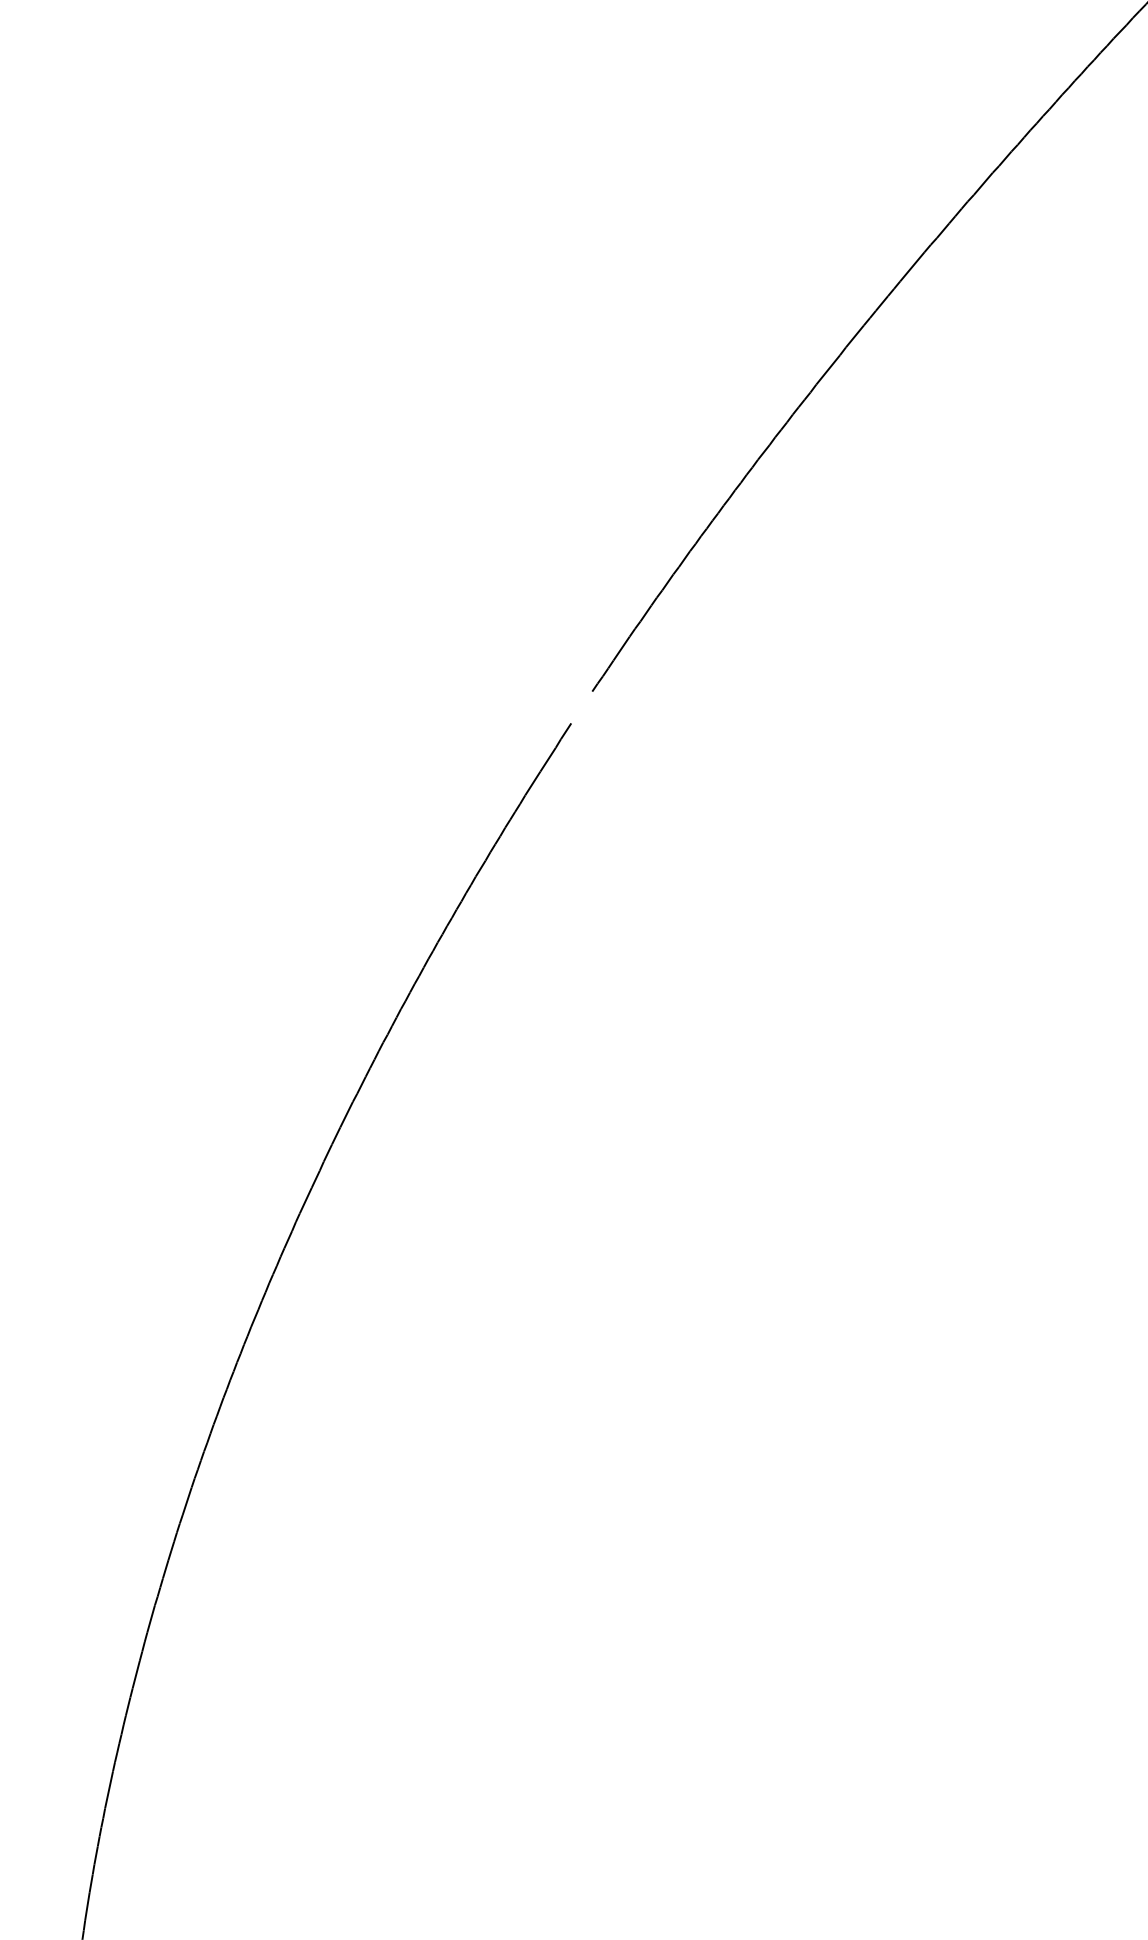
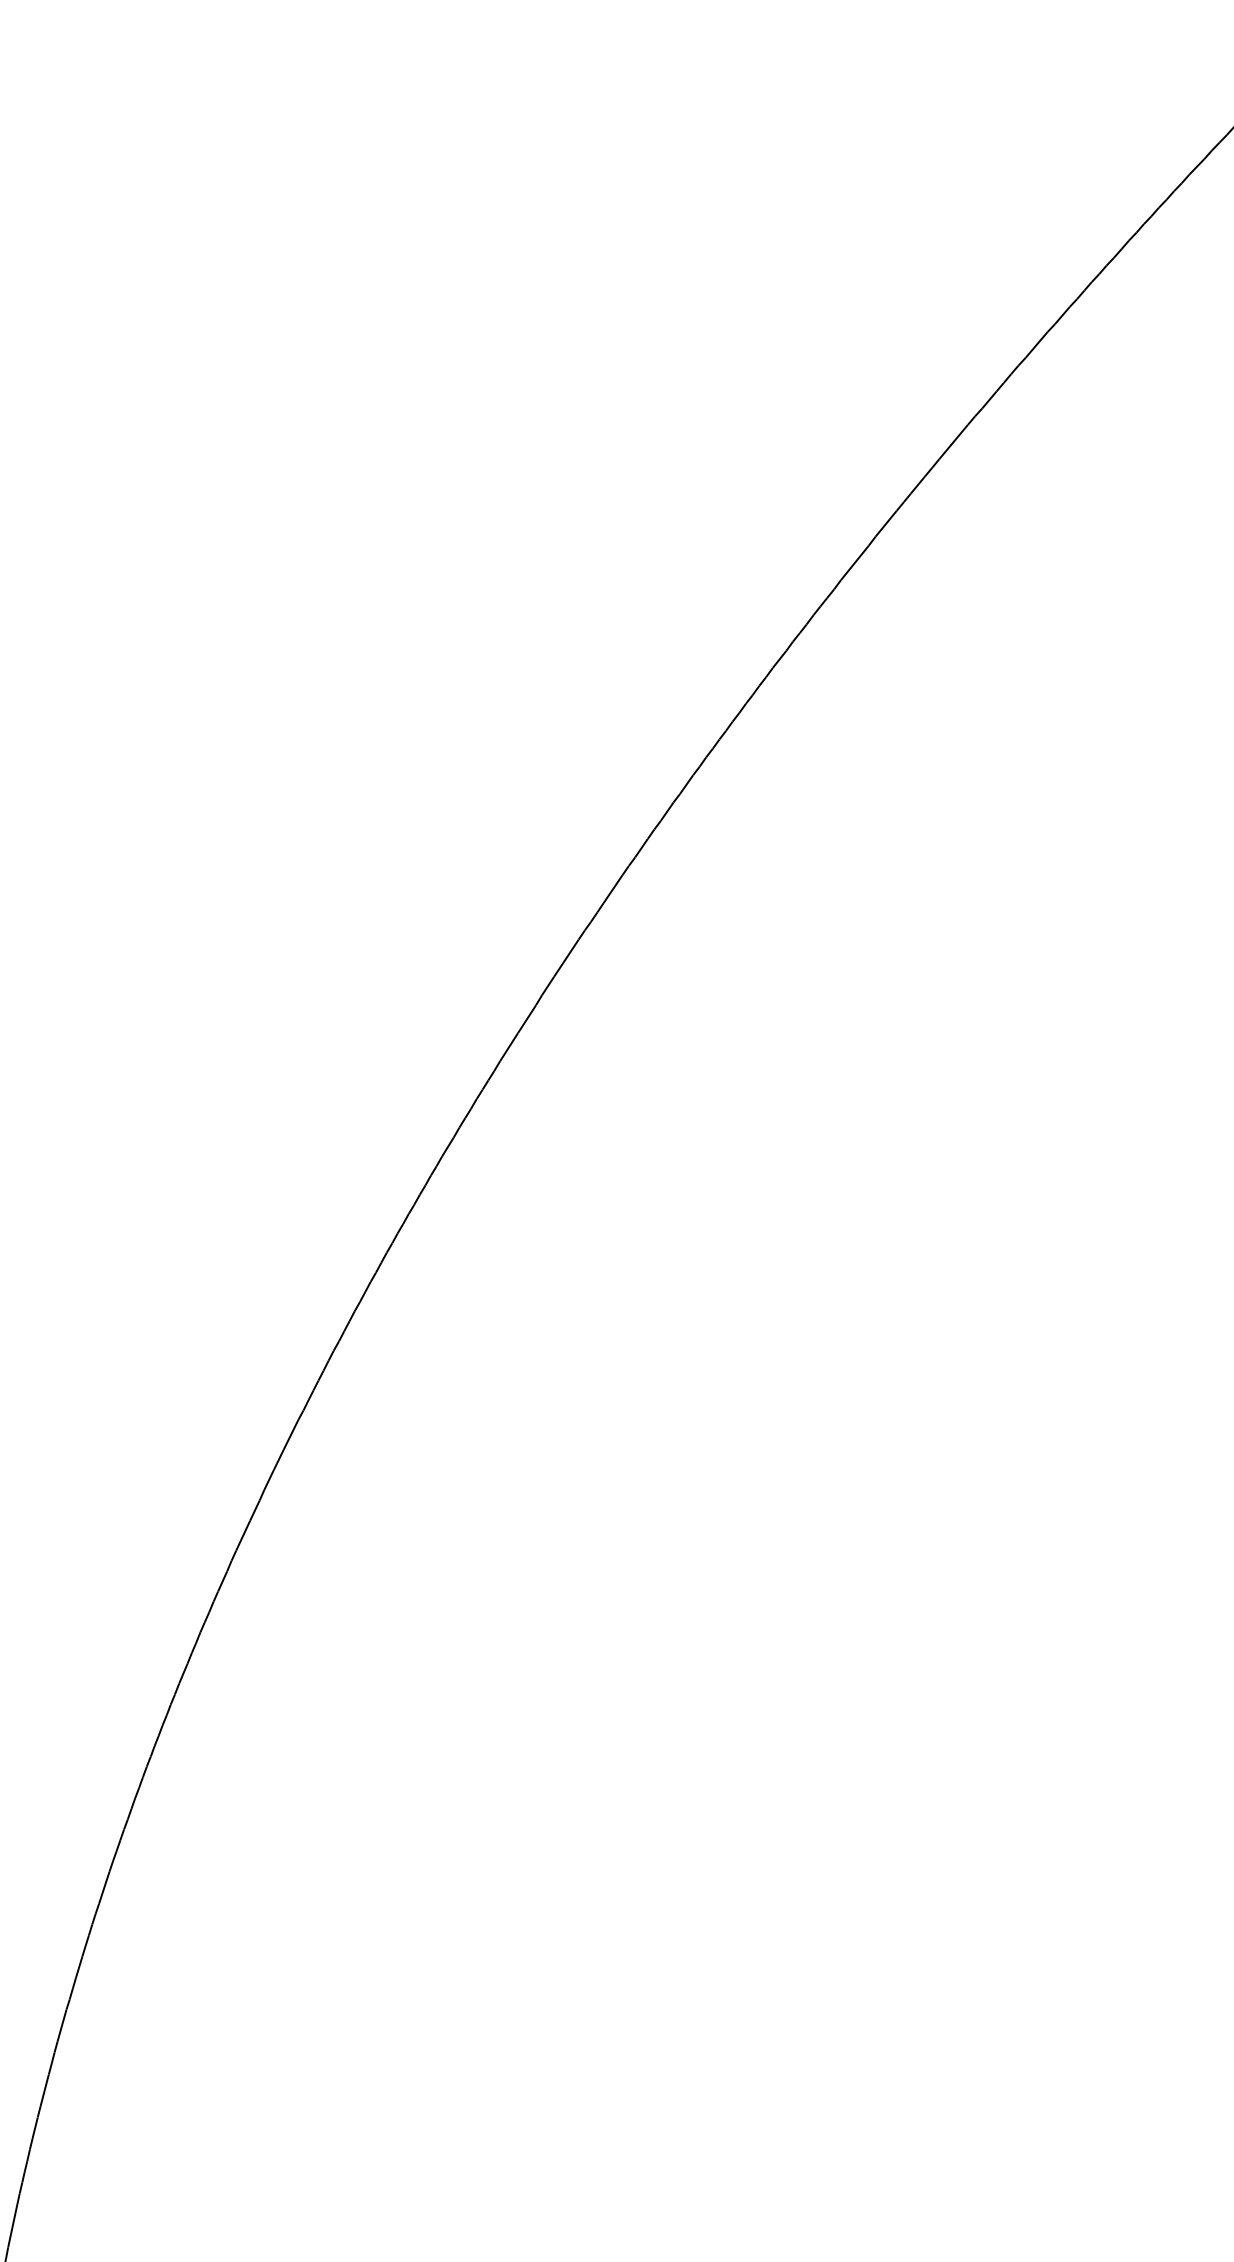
line: (581, 707) -> (566, 958), added

